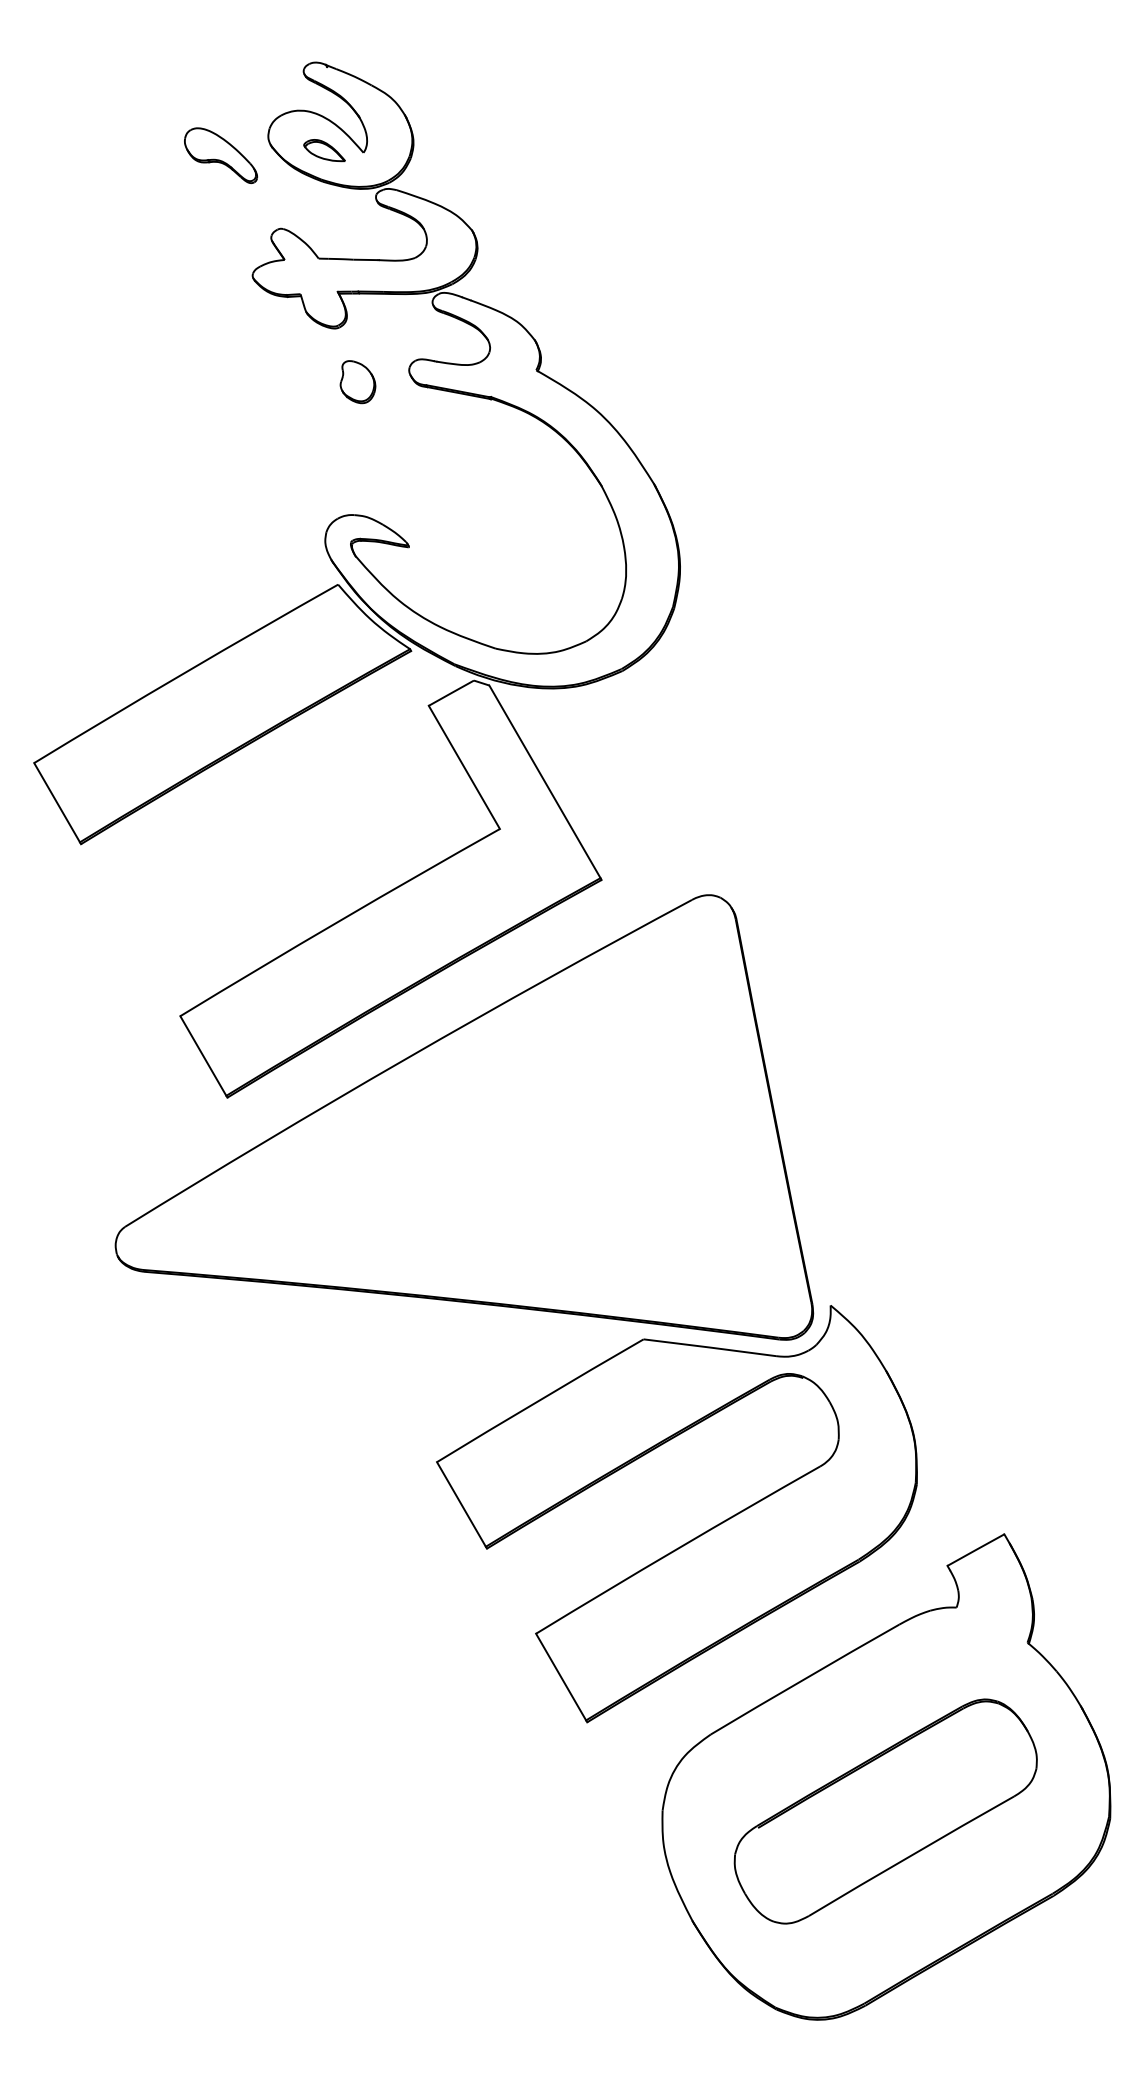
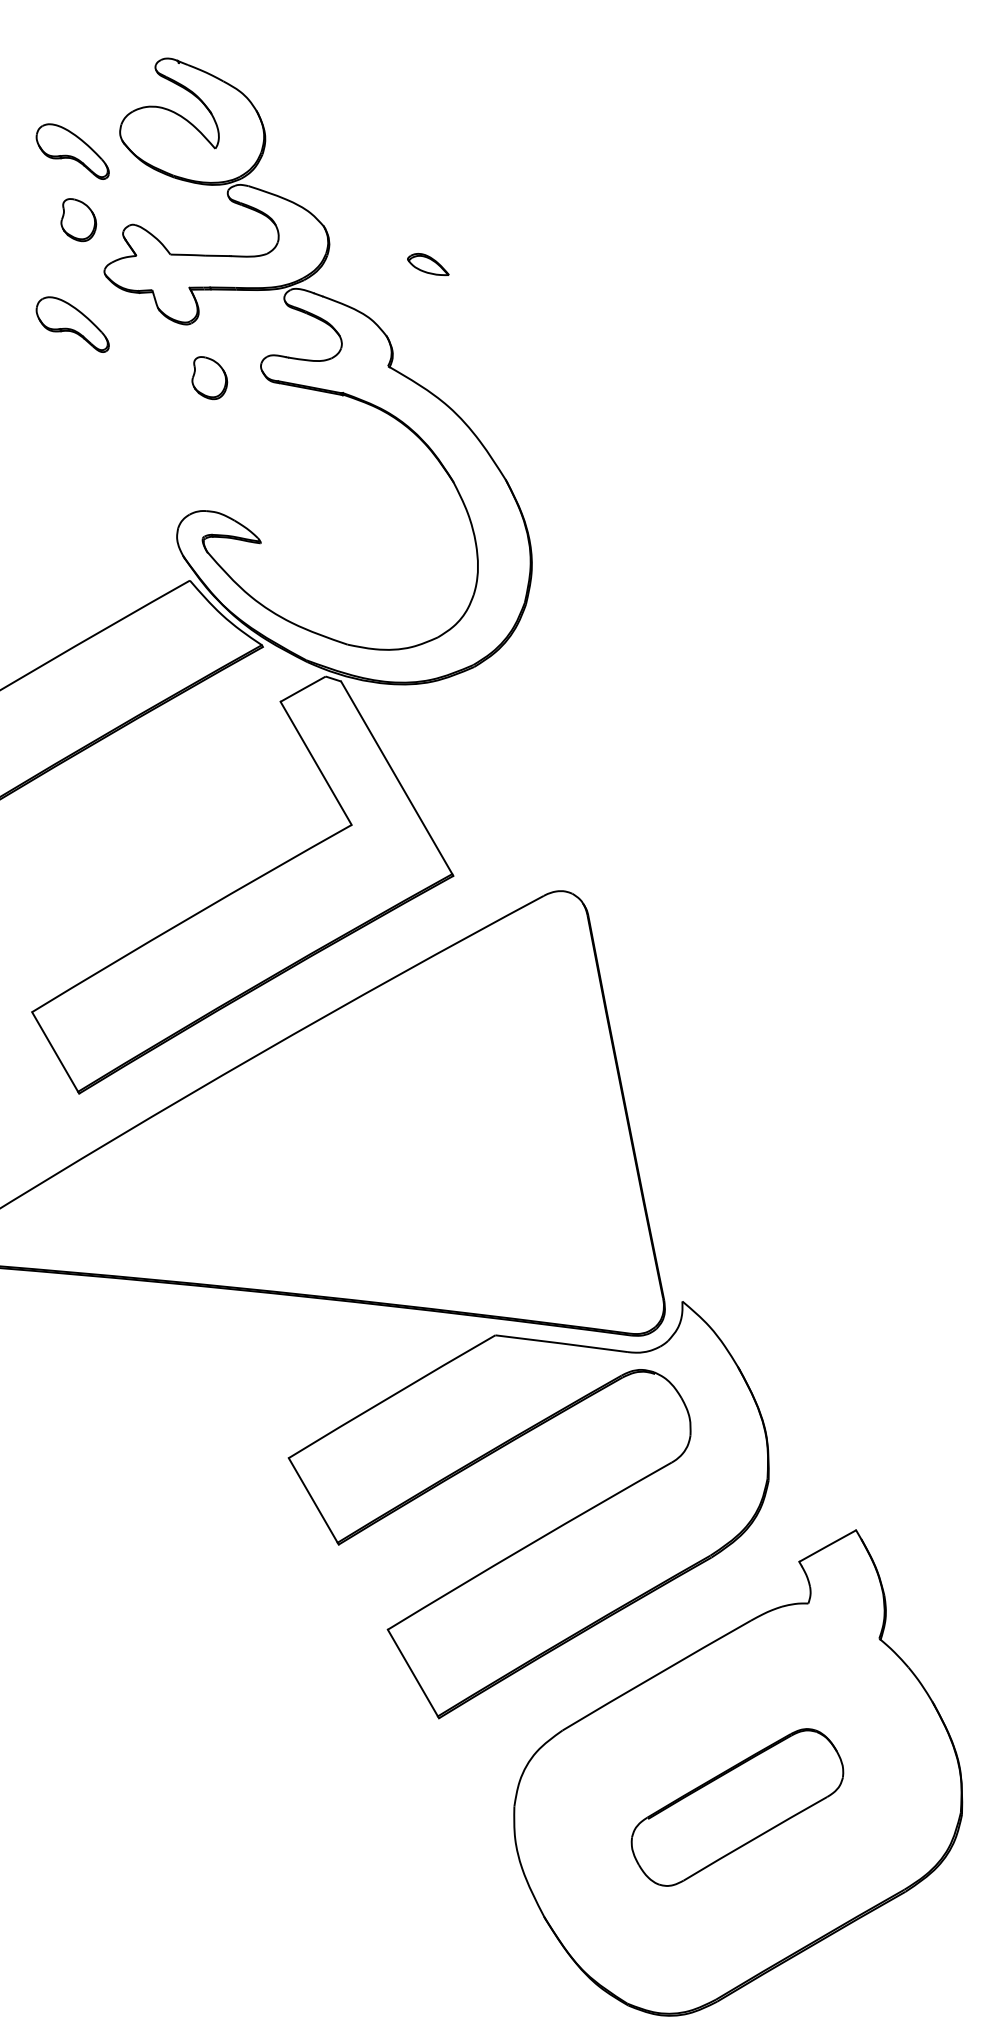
part: (324, 150) -> (428, 264), moved
part: (226, 224) -> (78, 220), added
part: (220, 328) -> (72, 324), added
part: (885, 1811) -> (737, 1807), size x0.7

